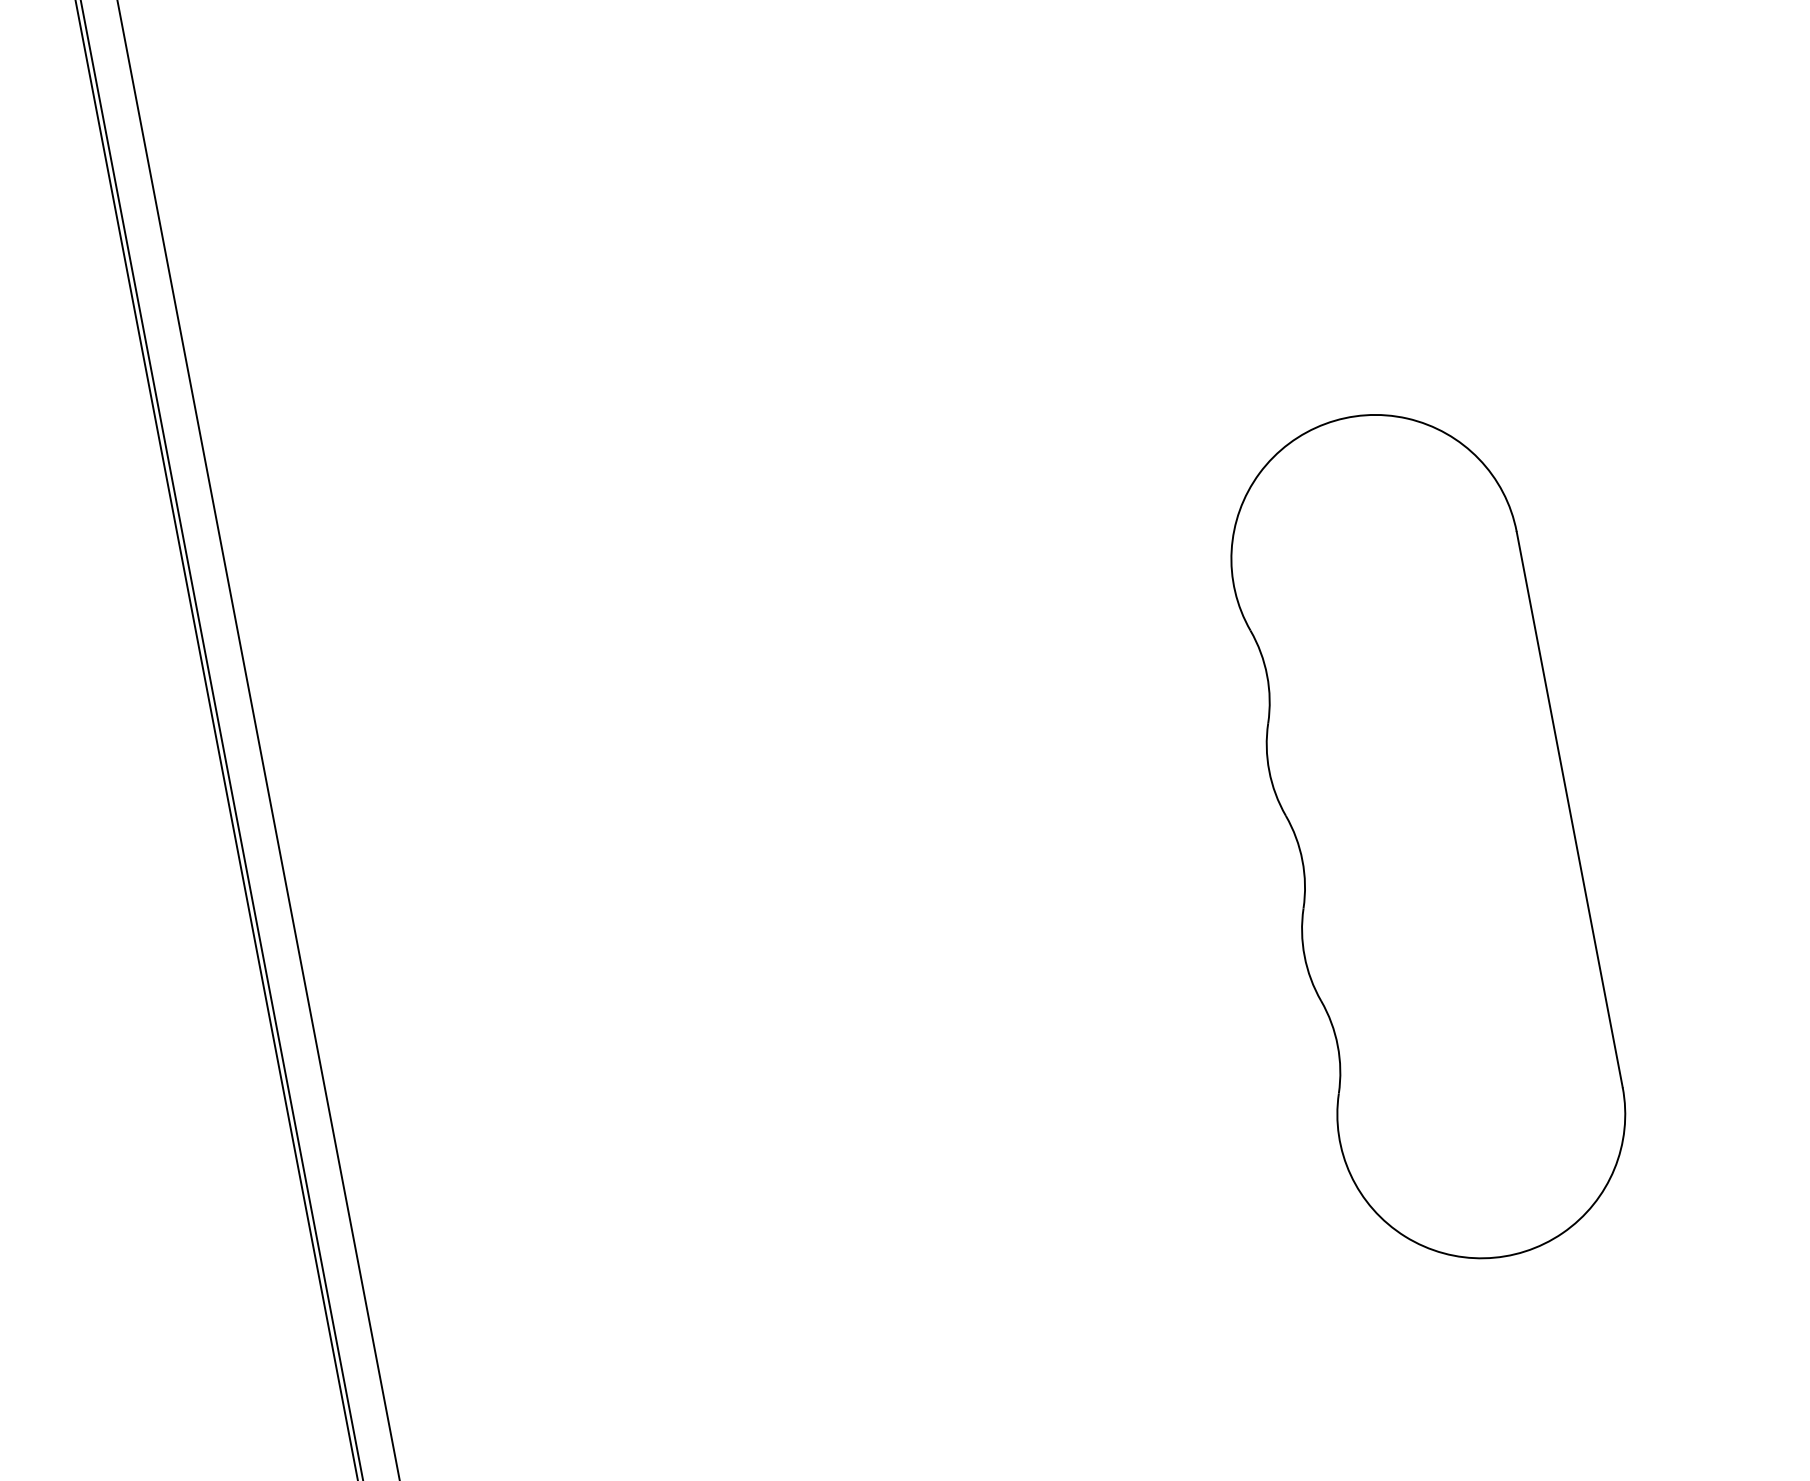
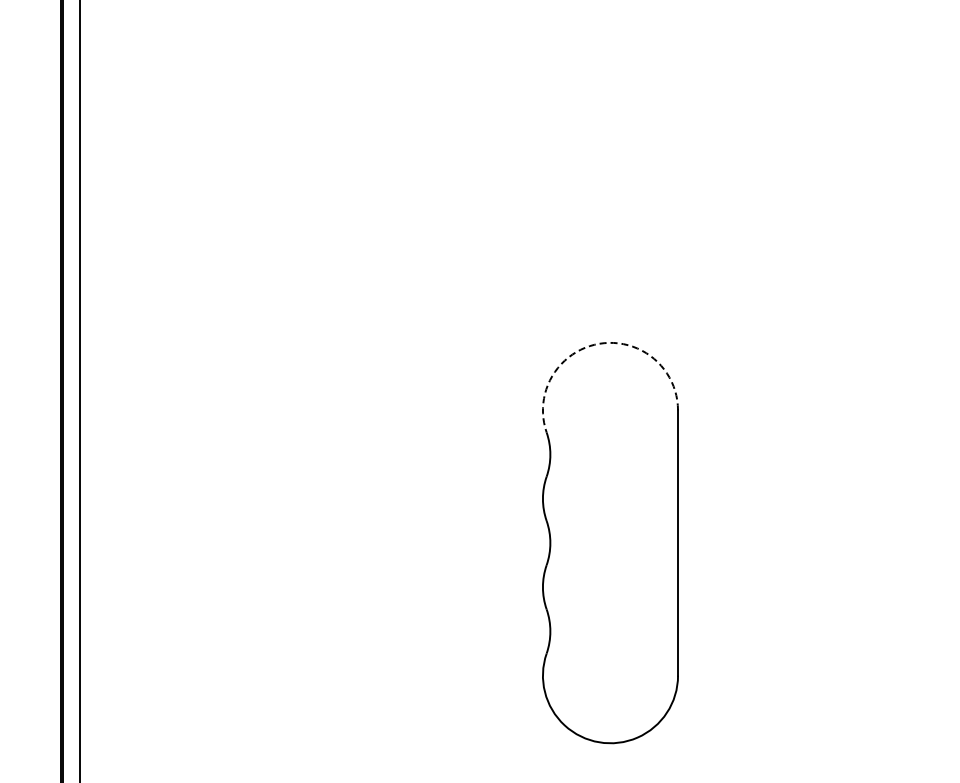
arc: (1325, 423) -> (599, 343), solid -> dashed

